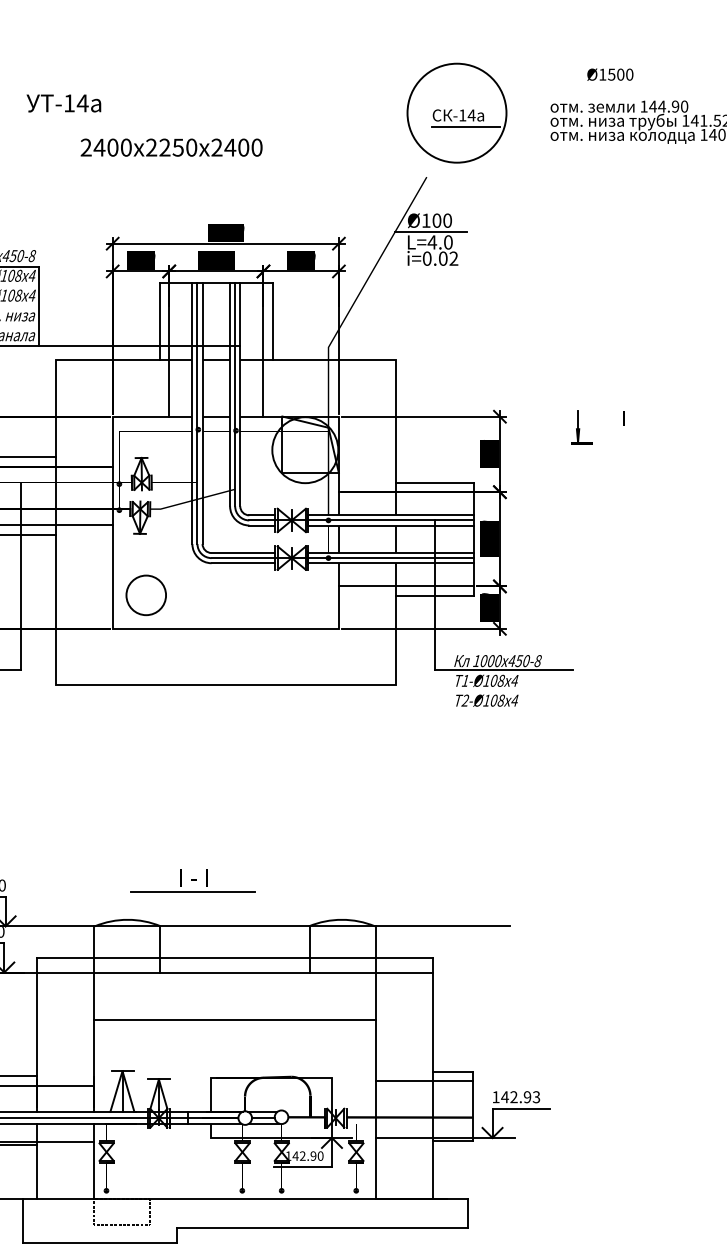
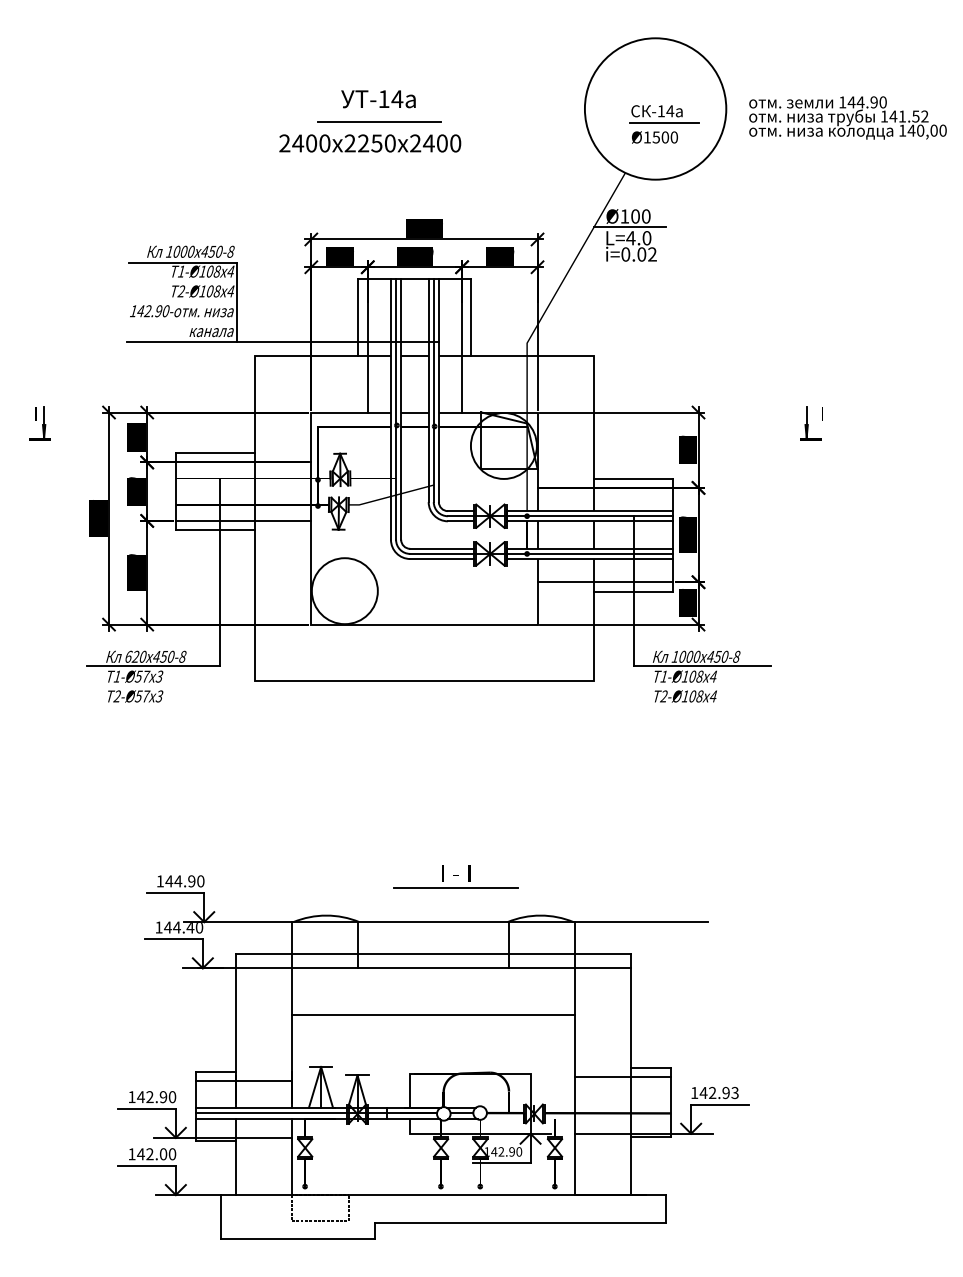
text: (609, 74) -> (654, 137), moved
text: (63, 103) -> (378, 99), moved
circle: (456, 112) -> (655, 108), size x1.43
line: (180, 125) -> (379, 121), added
part: (581, 427) -> (810, 423), moved
circle: (145, 595) -> (344, 591), size x1.67
part: (192, 880) -> (455, 876), moved

